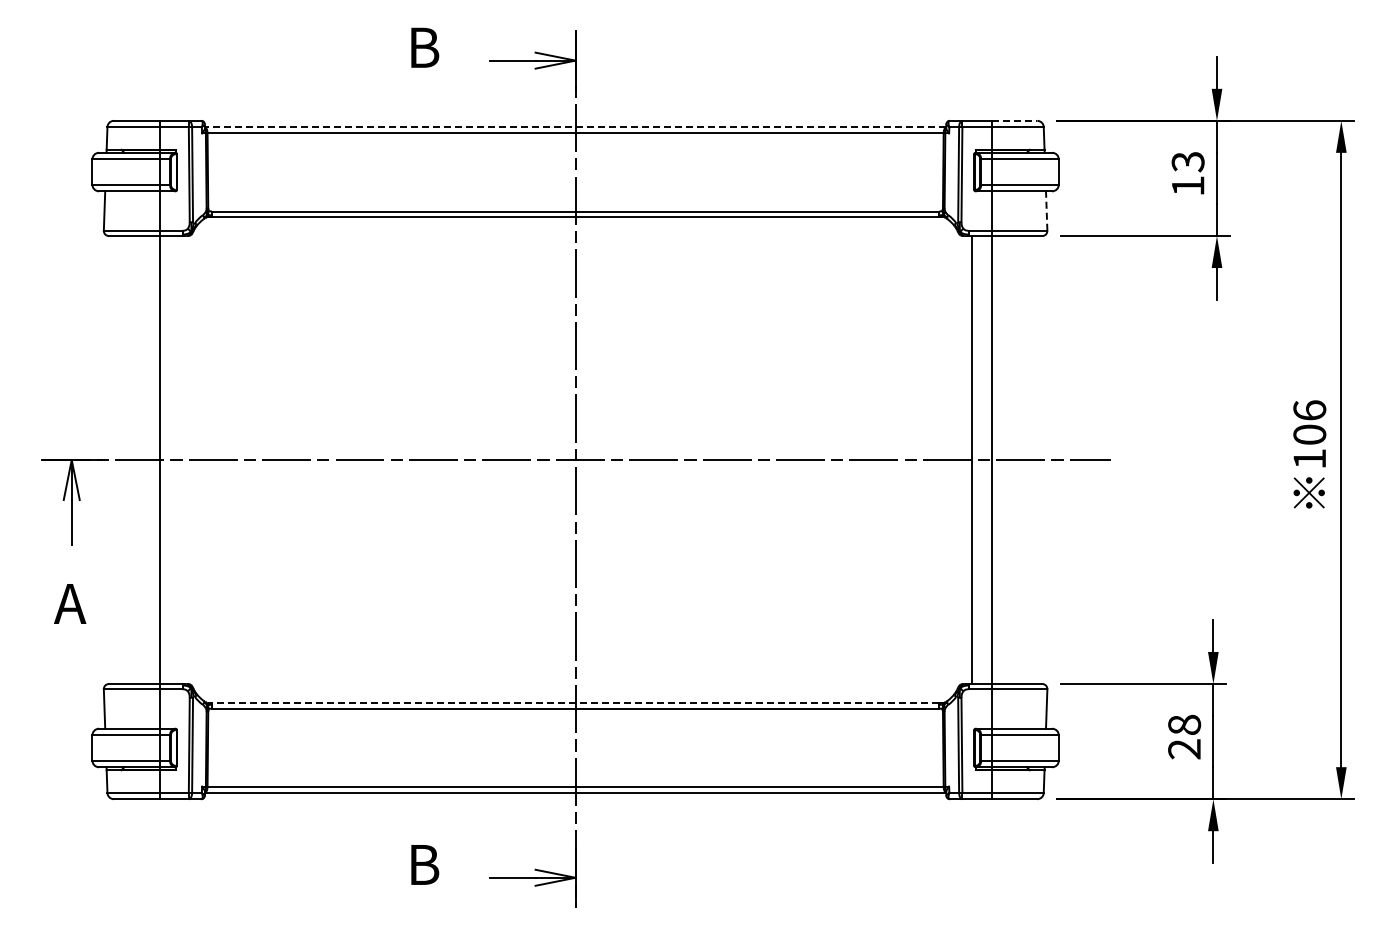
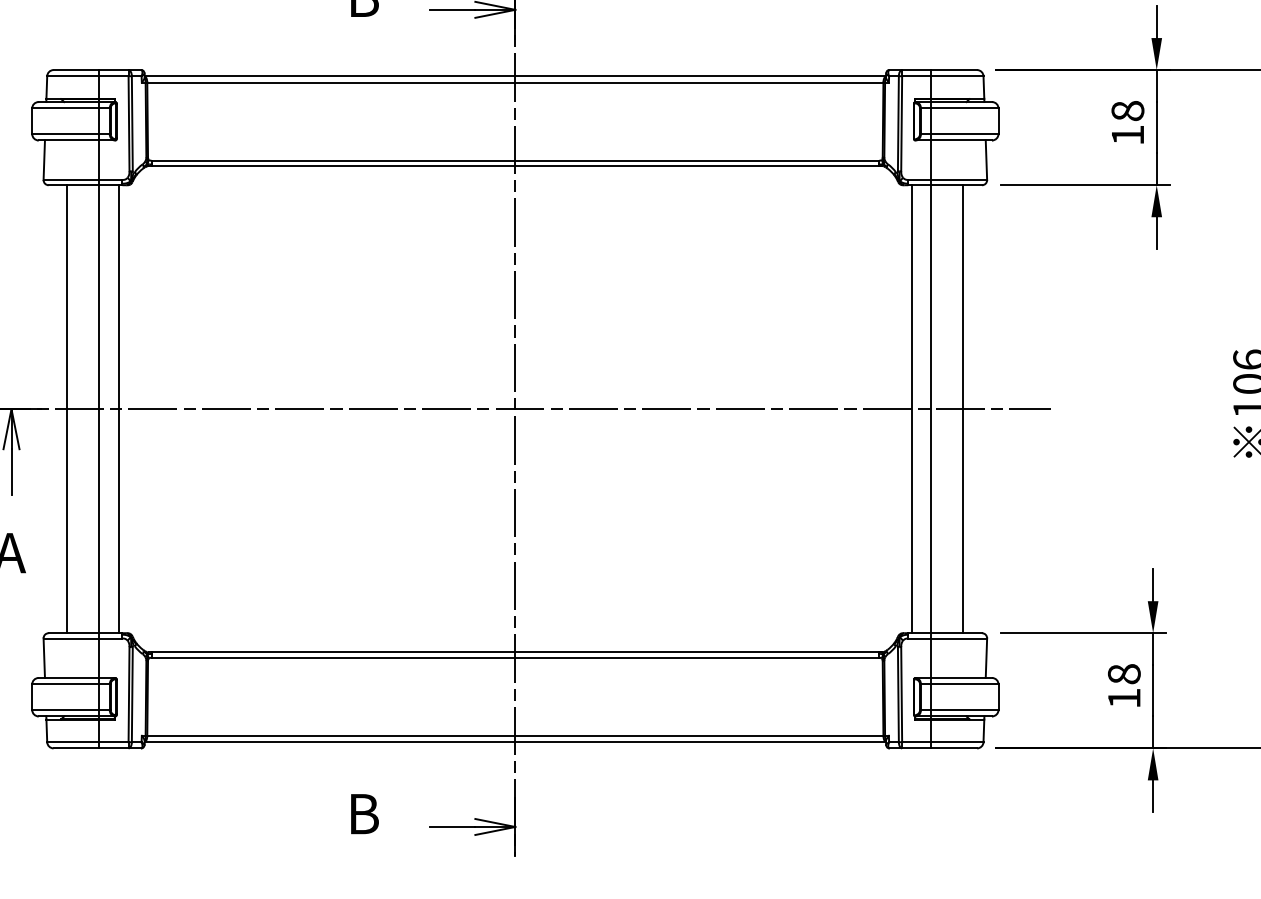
line: (1014, 120) -> (954, 69), dashed -> solid
line: (575, 127) -> (515, 76), dashed -> solid
text: (1187, 161) -> (1127, 110), 13 -> 18
line: (1046, 211) -> (986, 160), dashed -> solid
line: (127, 460) -> (67, 409), added
line: (178, 460) -> (118, 409), added
line: (1023, 460) -> (963, 409), added
line: (575, 703) -> (515, 652), dashed -> solid
text: (1184, 749) -> (1124, 698), 28 -> 18

